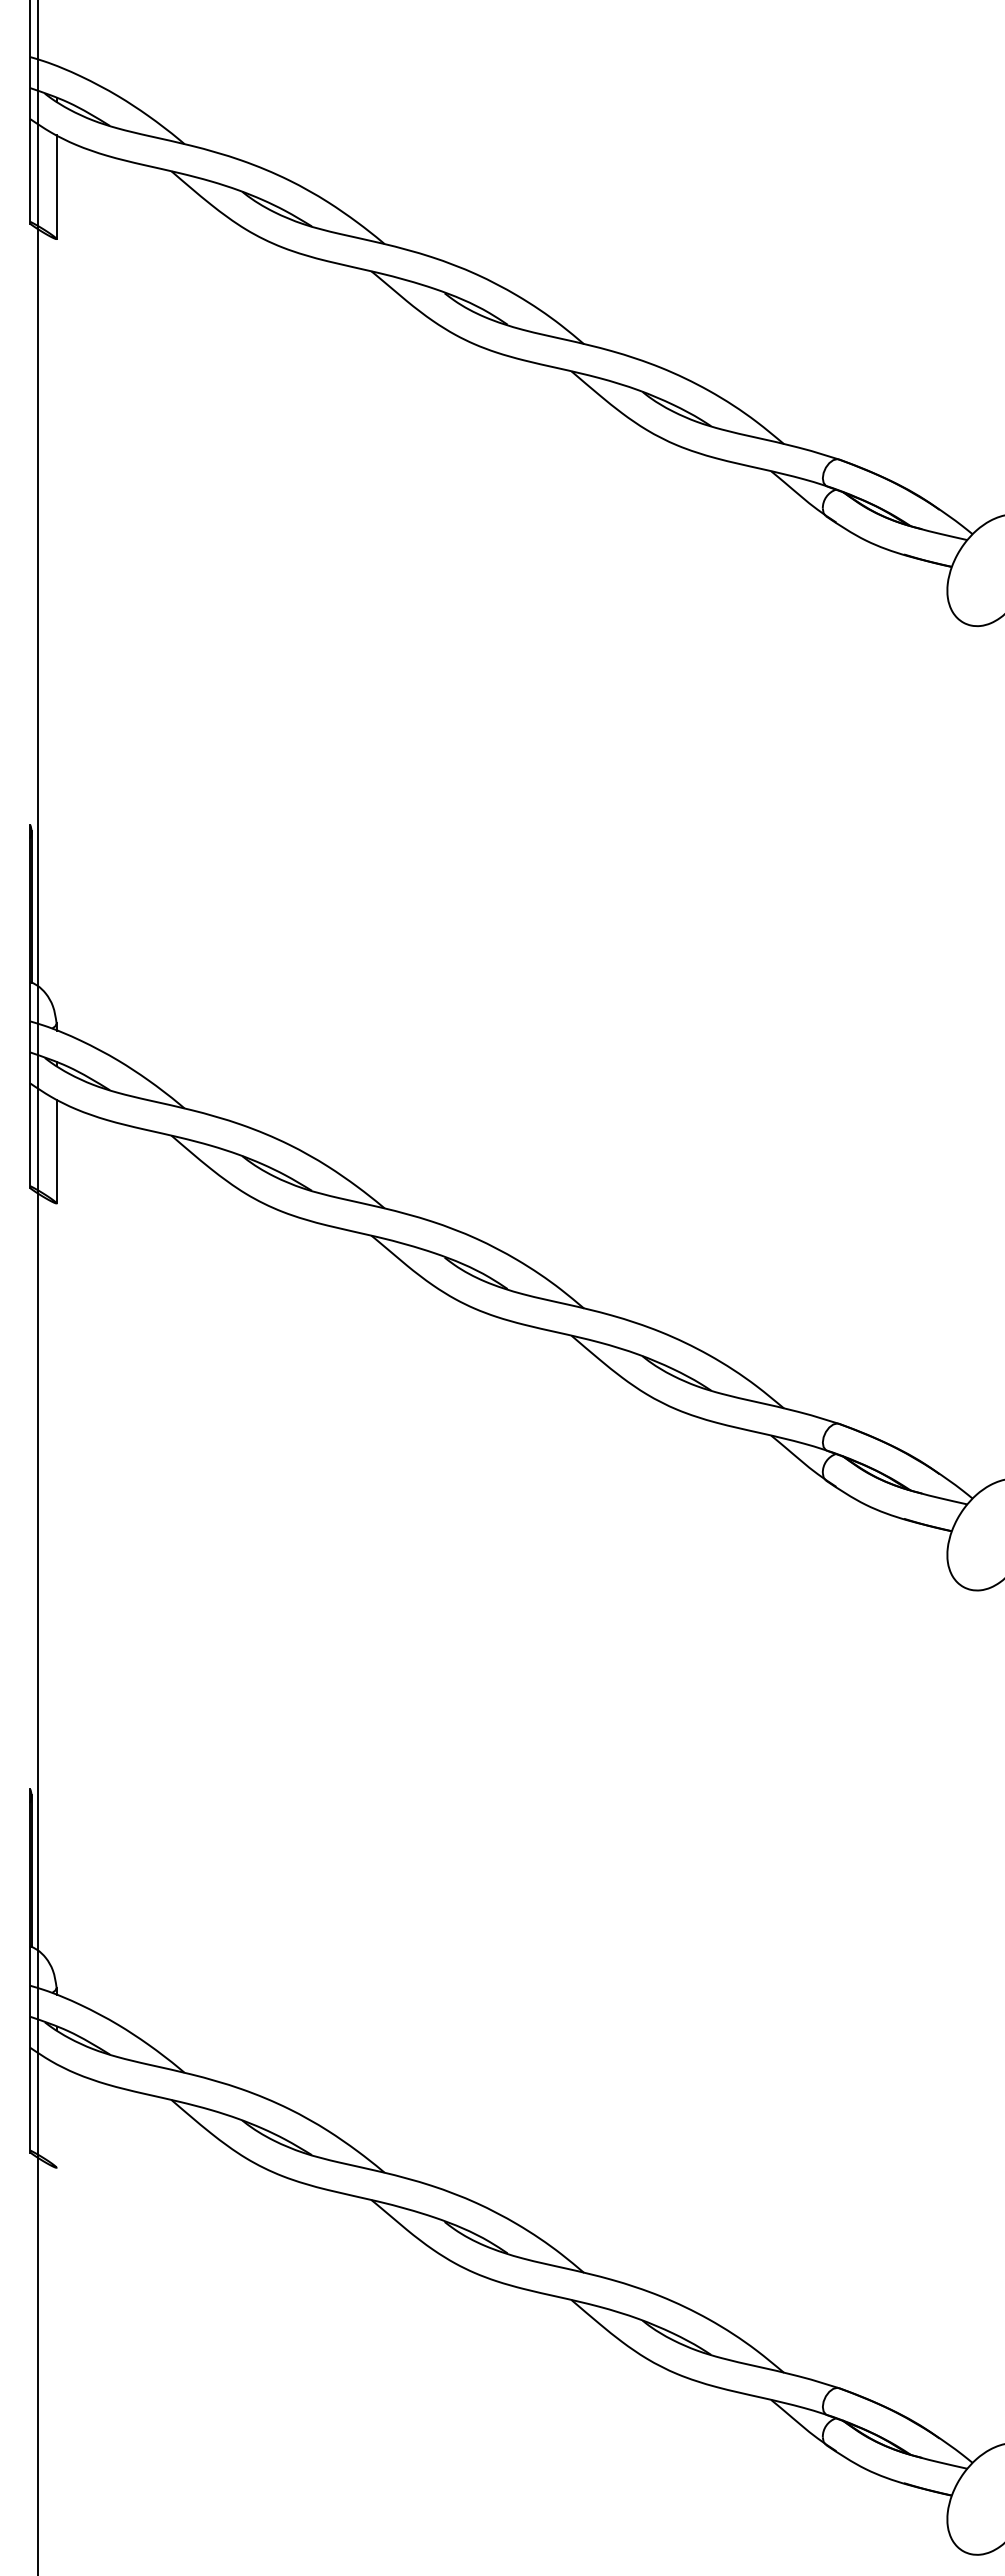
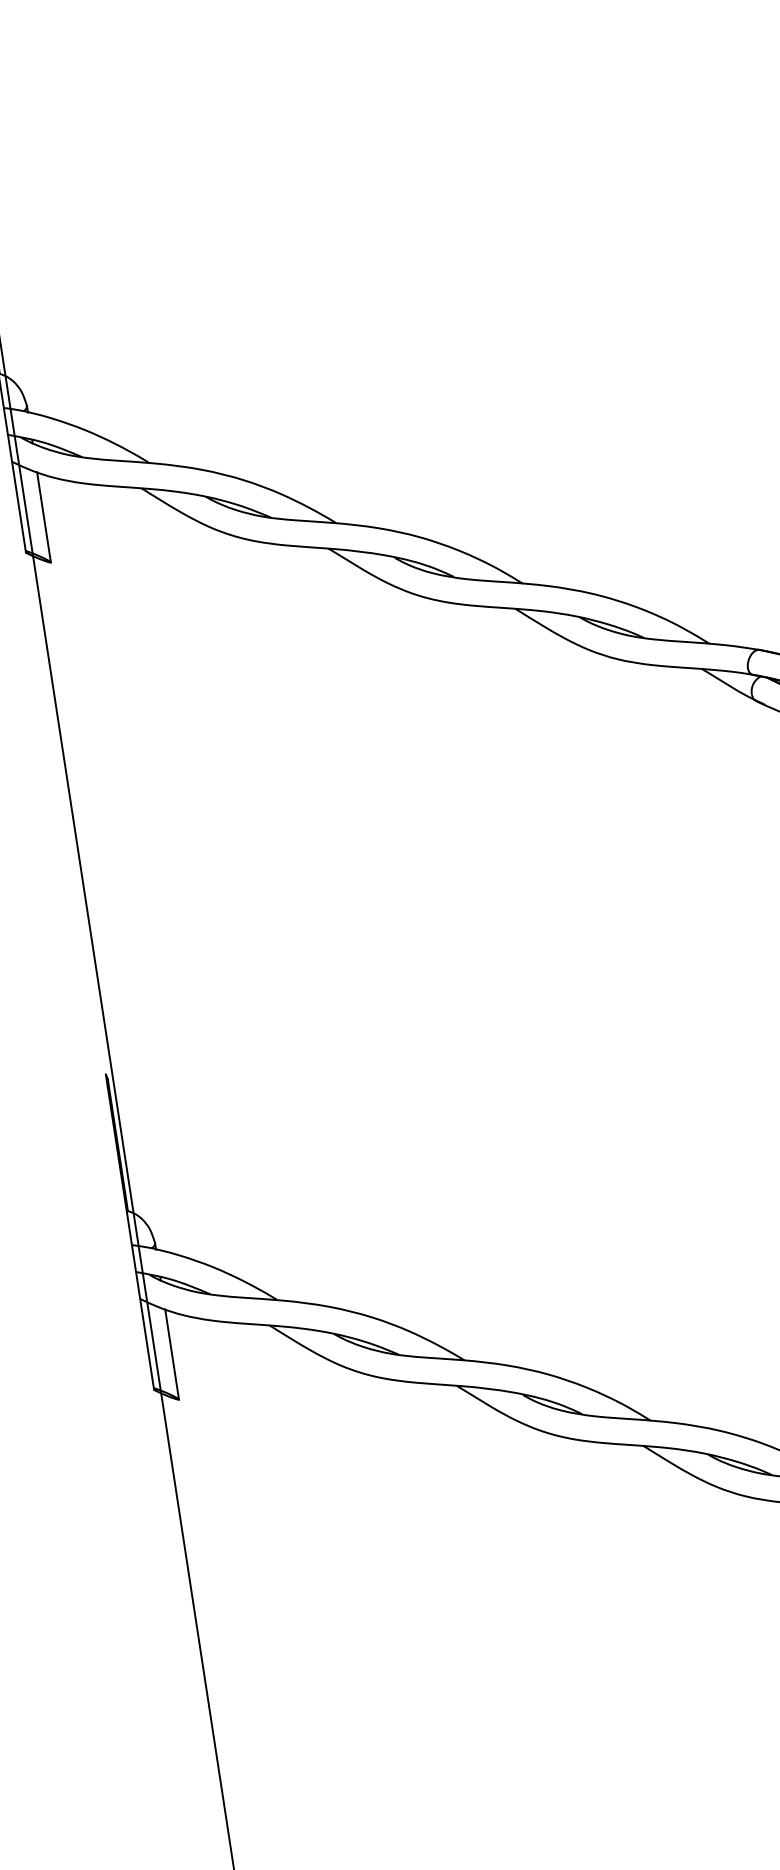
line: (56, 2115) -> (171, 1354), added

